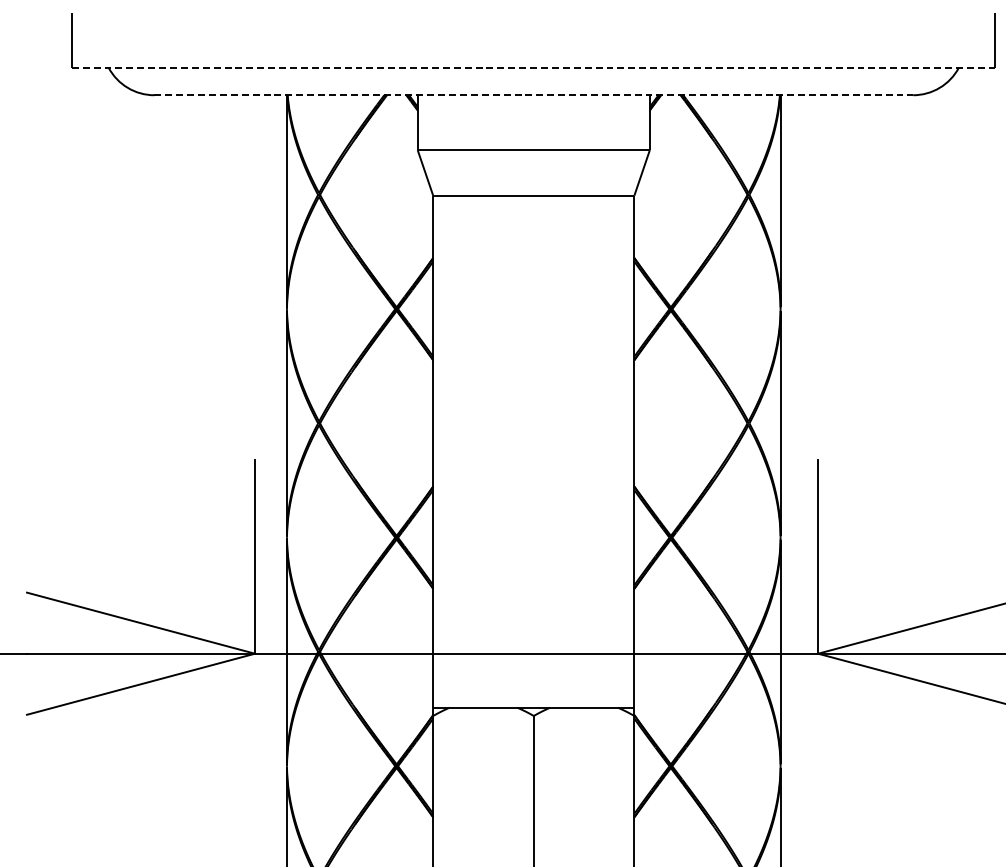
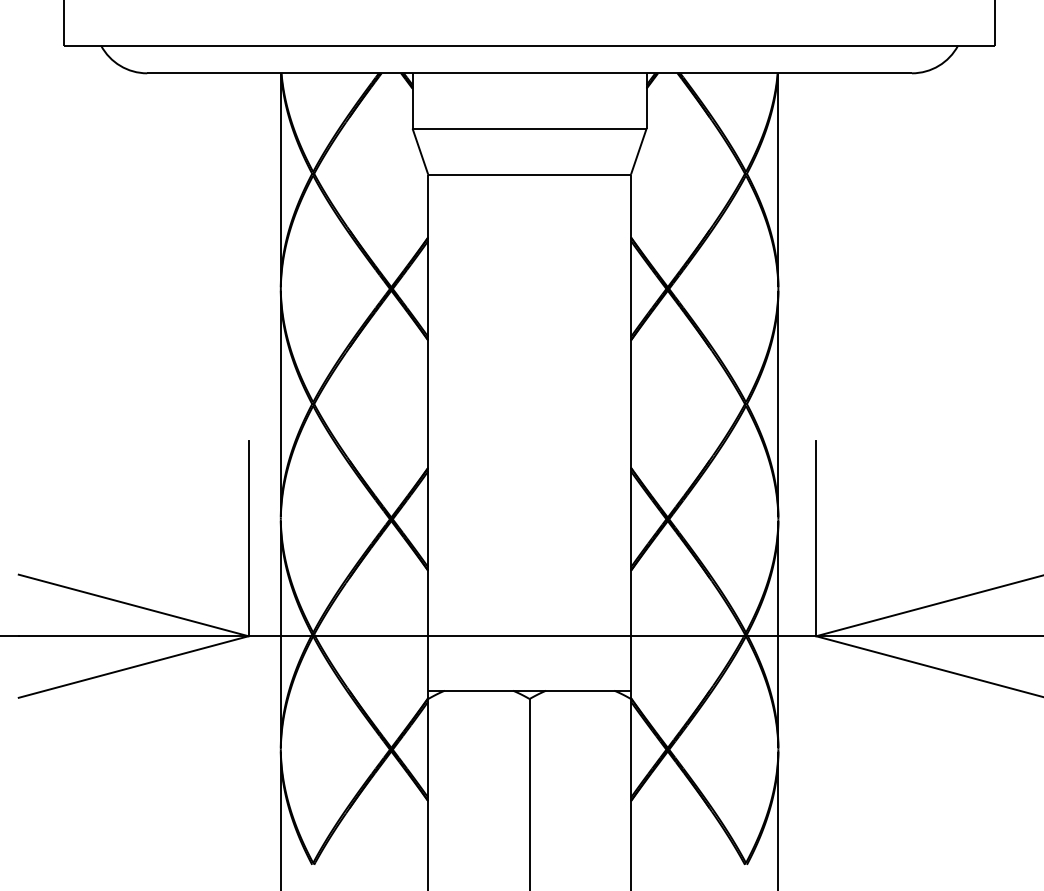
line: (533, 67) -> (529, 45), dashed -> solid
line: (534, 95) -> (530, 73), dashed -> solid

